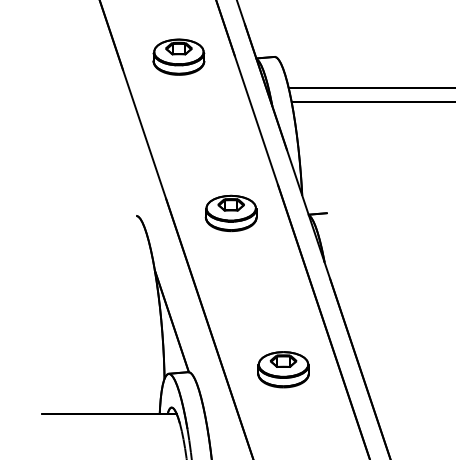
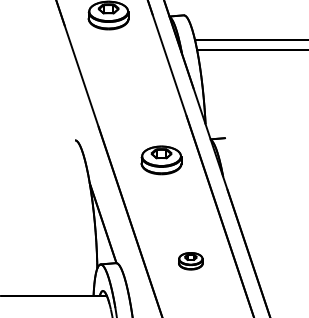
part: (230, 213) -> (160, 160), moved
part: (283, 369) -> (190, 261), size x0.6

